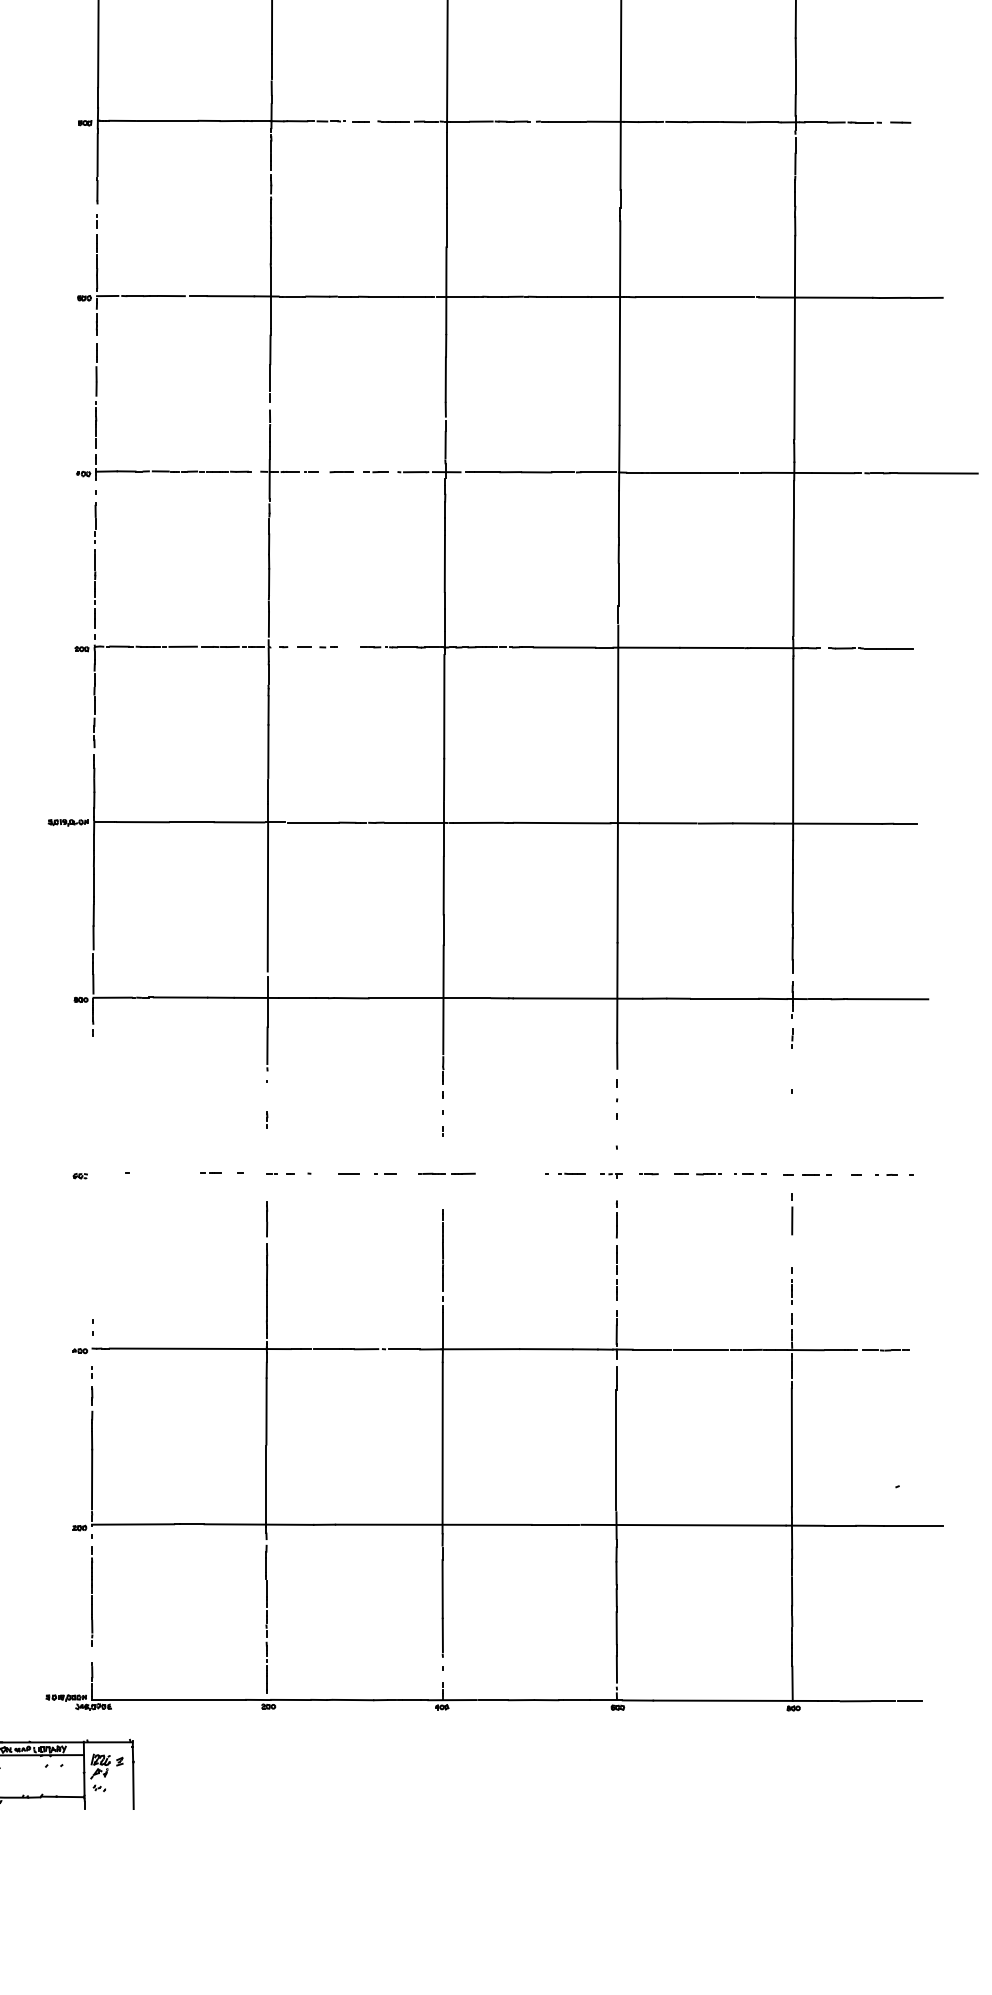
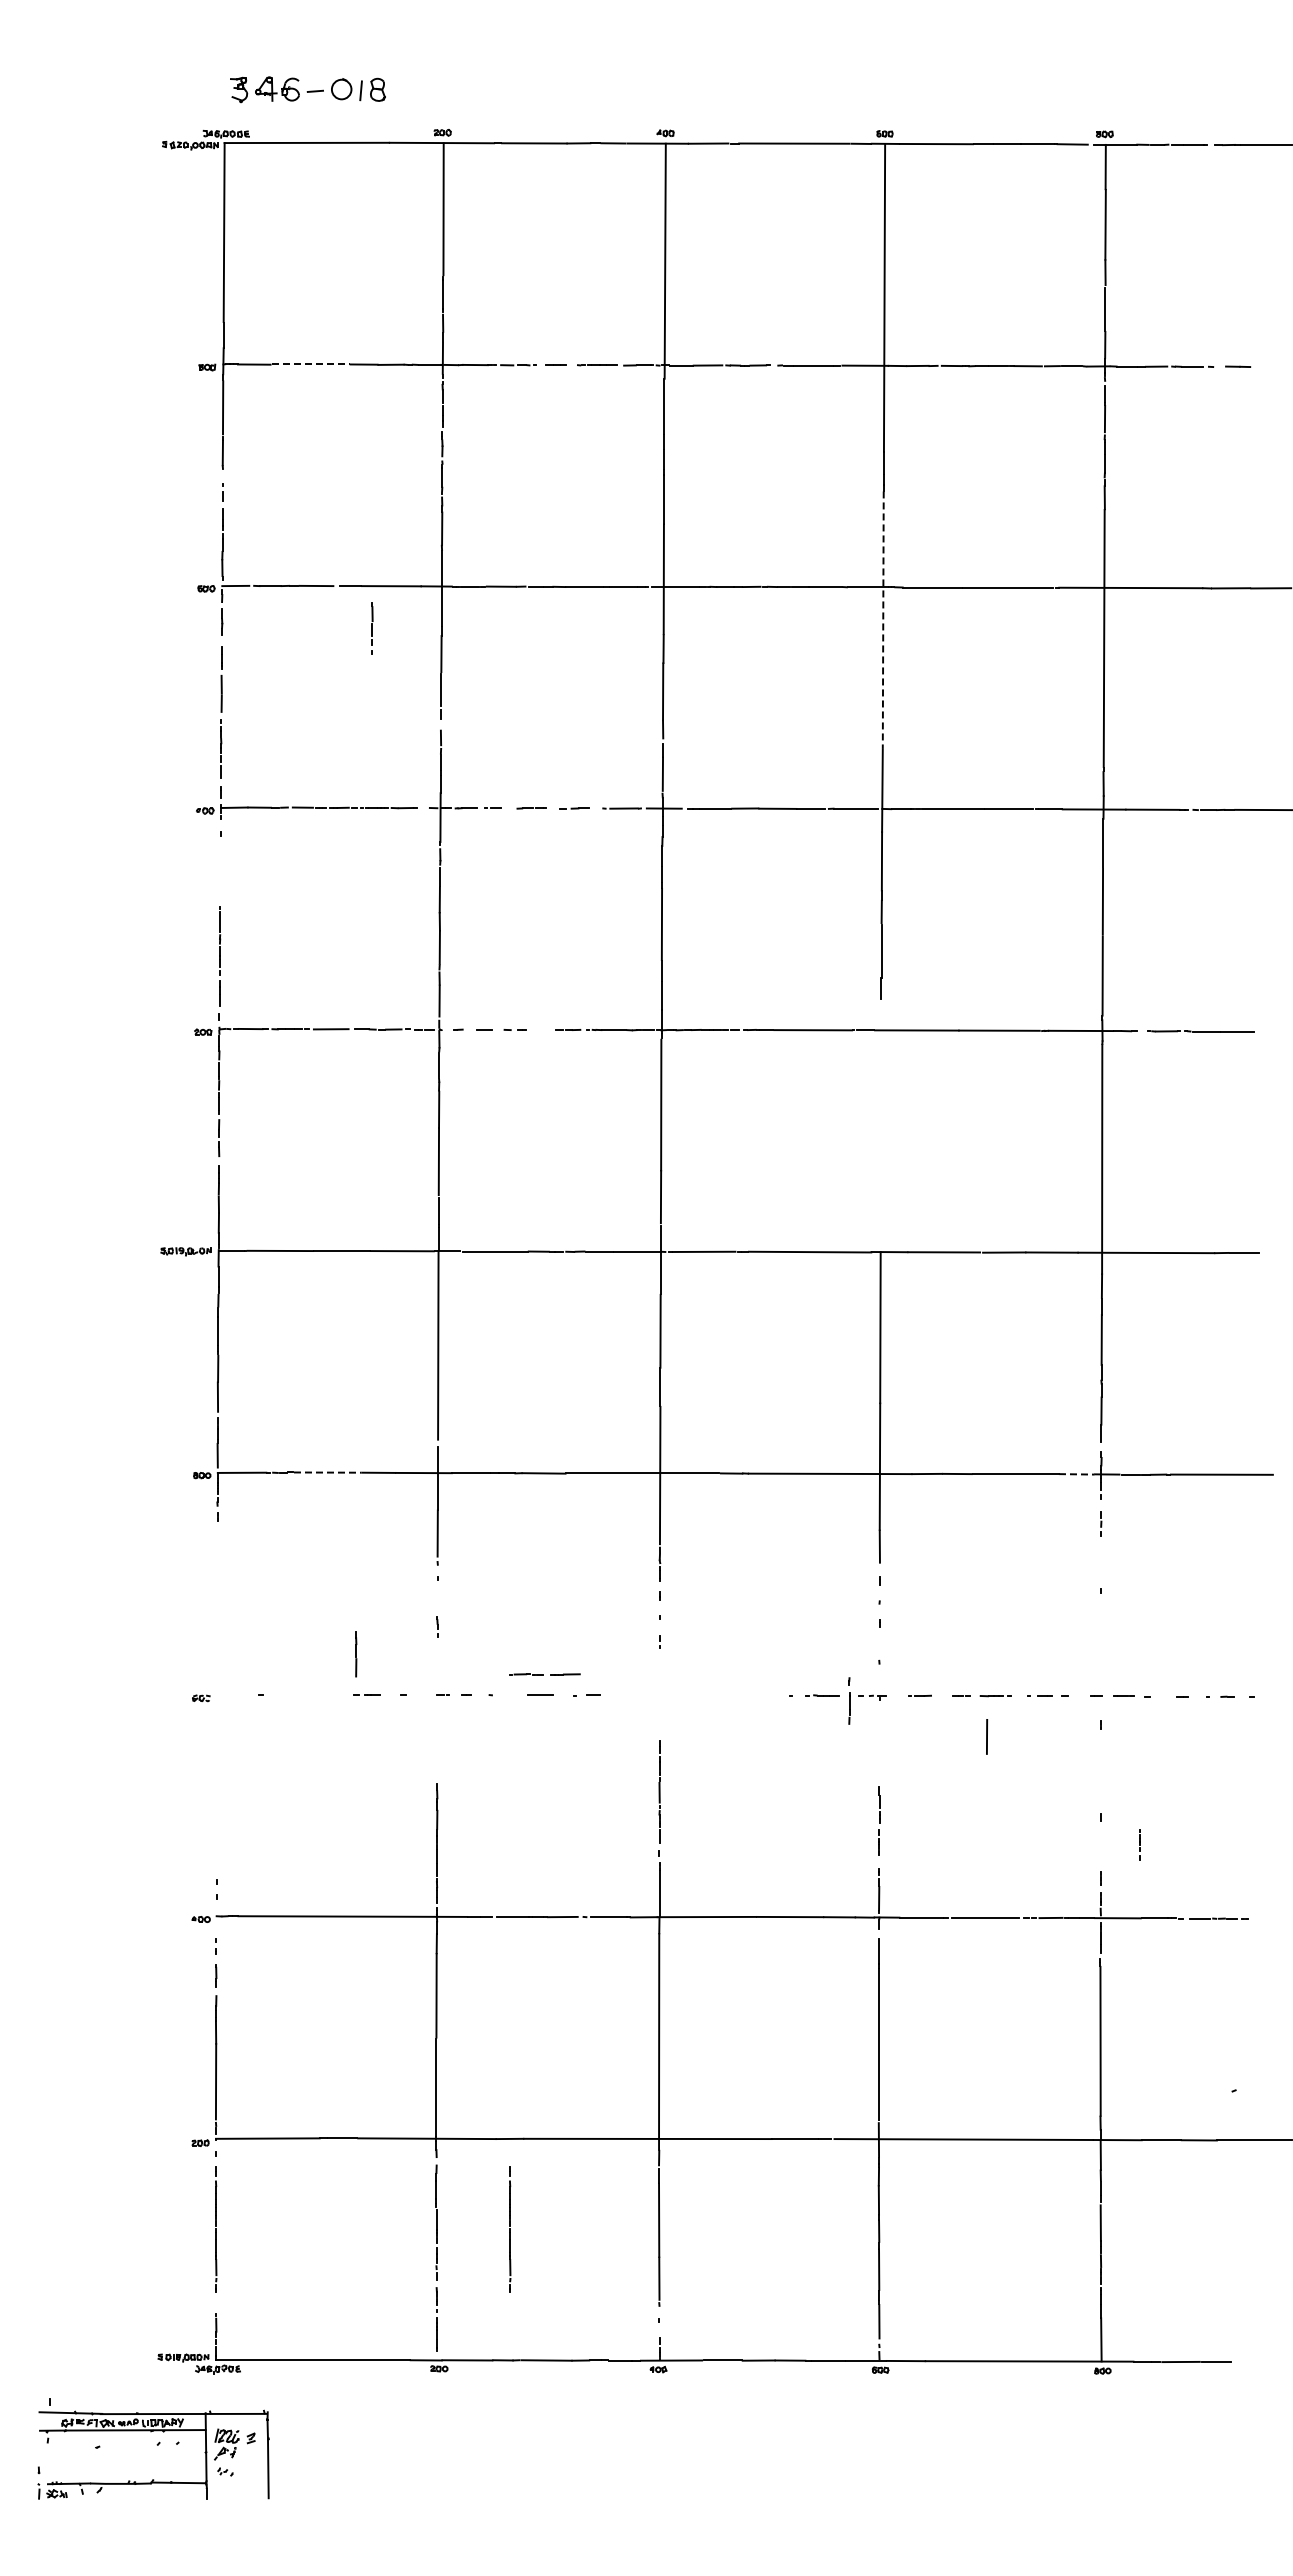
line: (167, 120) -> (311, 364), solid -> dashed
line: (620, 323) -> (883, 620), solid -> dashed
line: (95, 522) -> (372, 628), moved
line: (617, 723) -> (880, 1126), removed
line: (180, 997) -> (327, 1472), solid -> dashed
line: (772, 999) -> (1076, 1474), solid -> dashed
line: (446, 1173) -> (543, 1674), moved
line: (267, 1219) -> (356, 1654), moved
line: (616, 1219) -> (849, 1700), moved
line: (792, 1220) -> (987, 1736), moved
line: (791, 1291) -> (1139, 1844), moved
line: (325, 1596) -> (510, 2229), added
line: (909, 1701) -> (1249, 2362), removed

